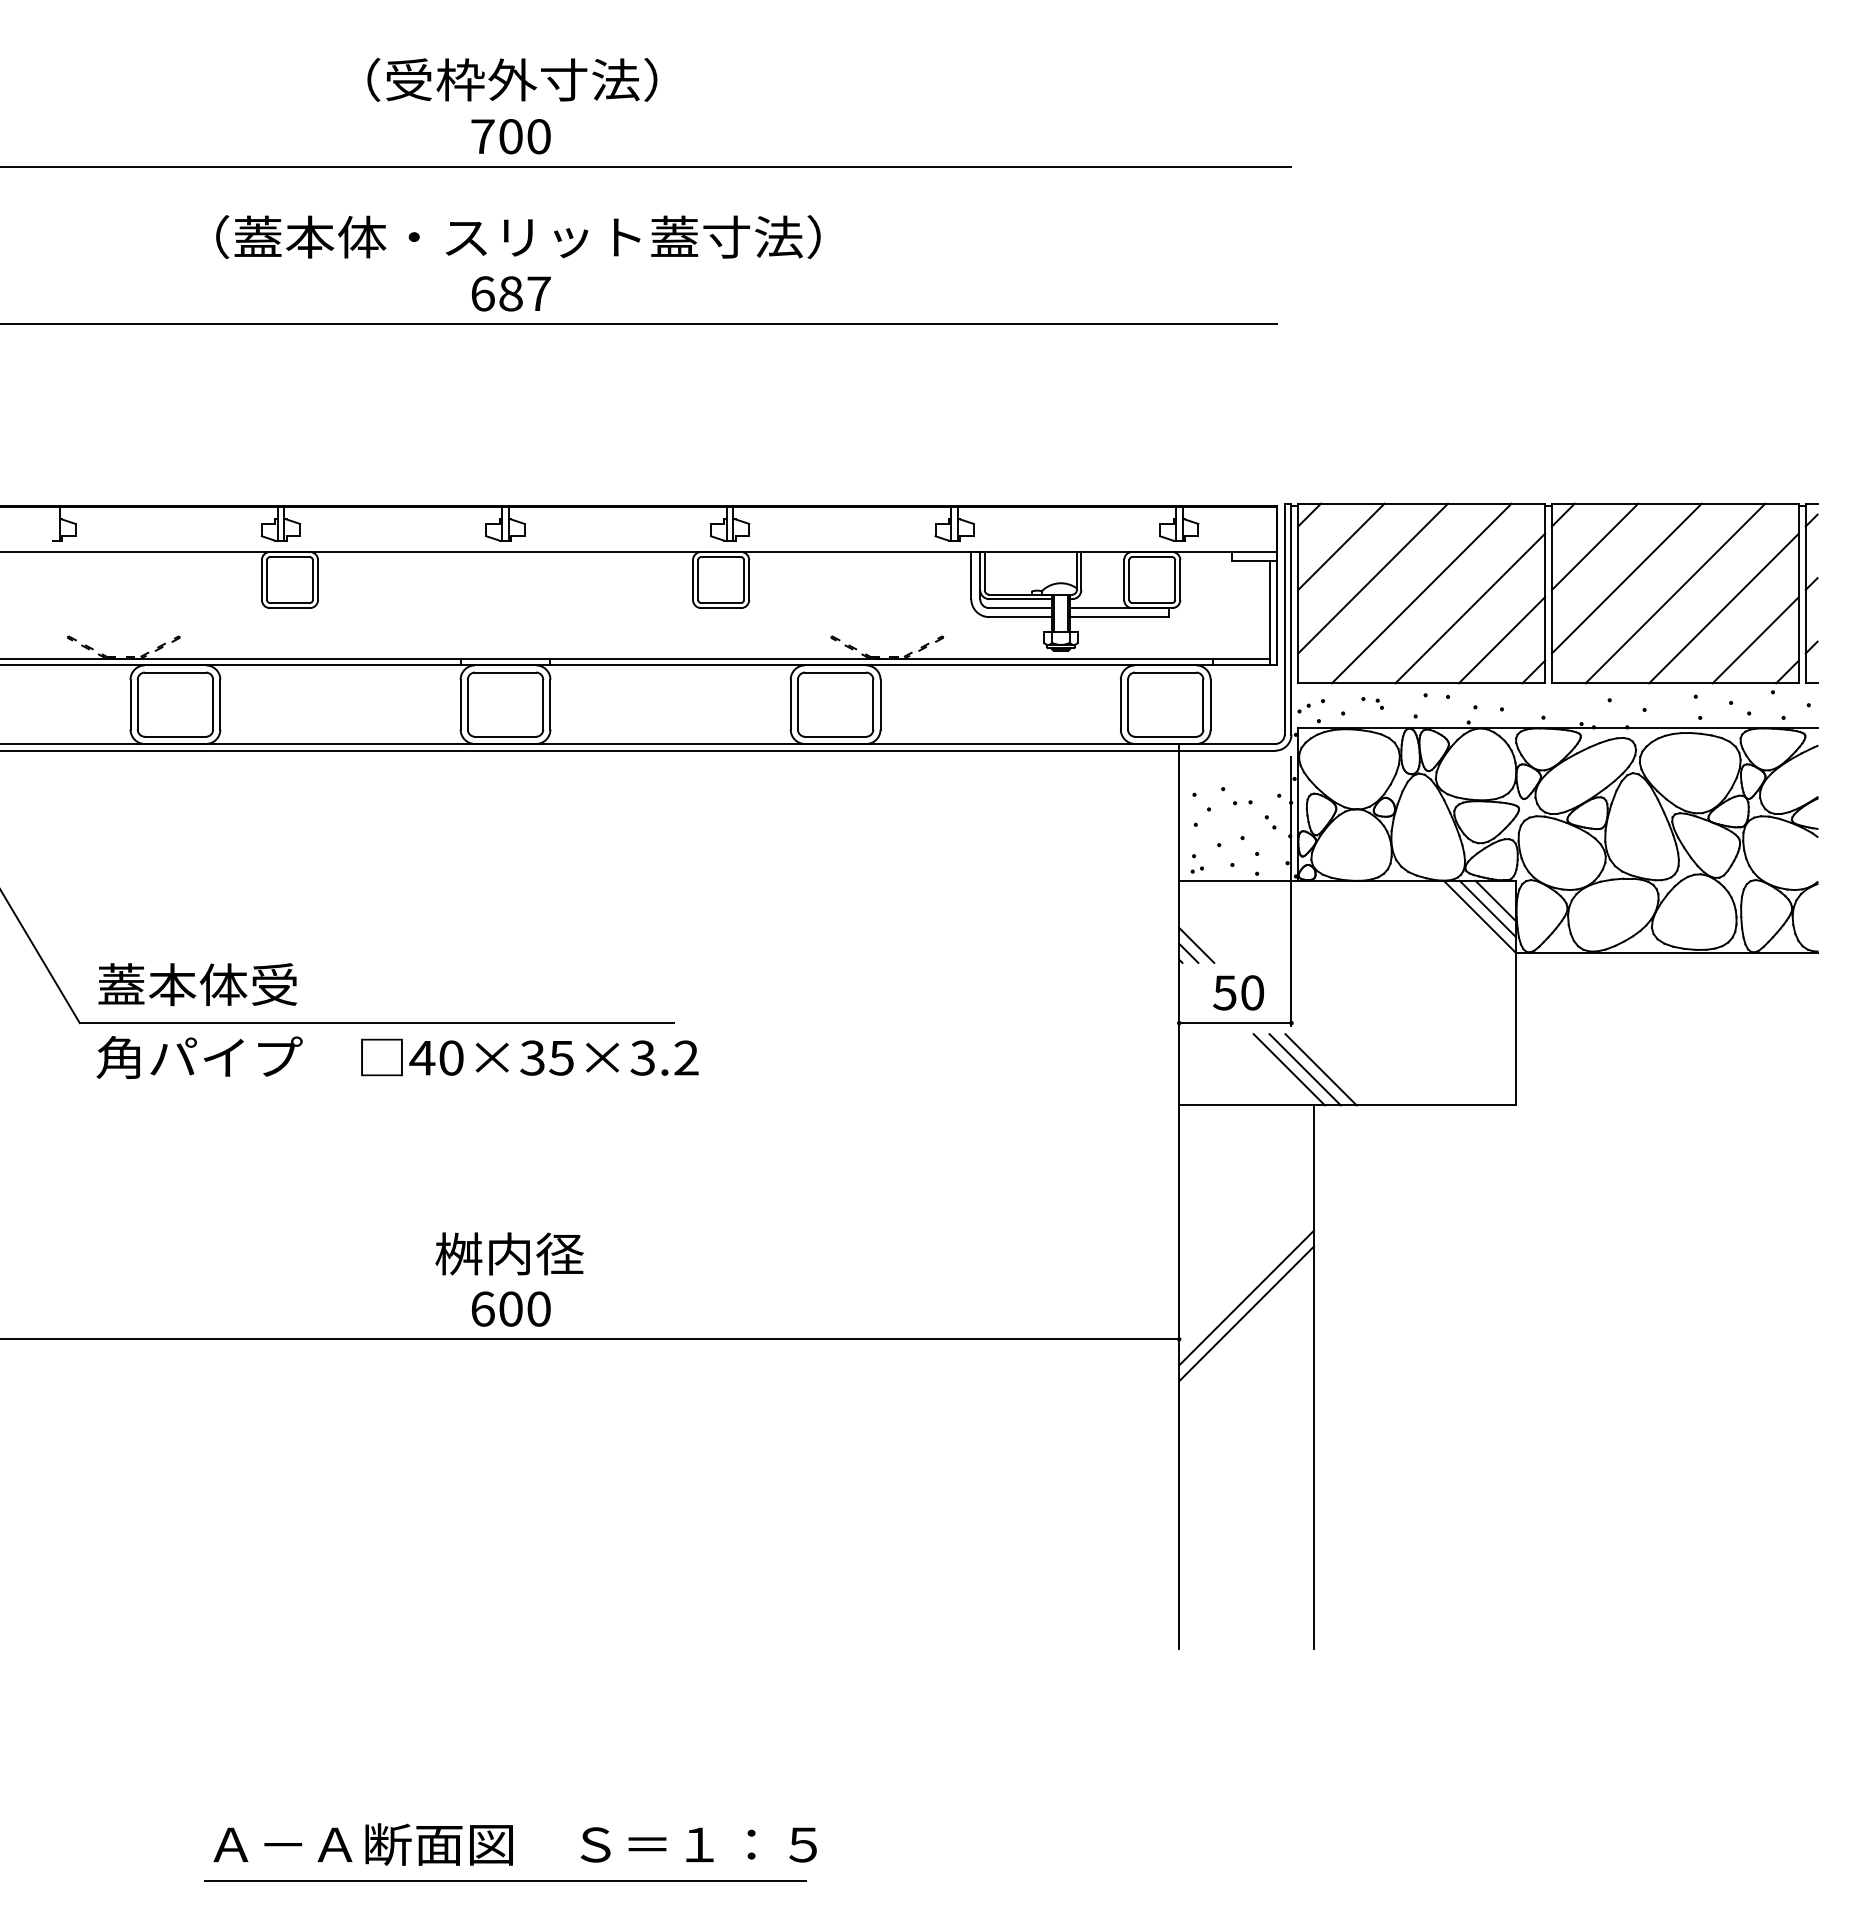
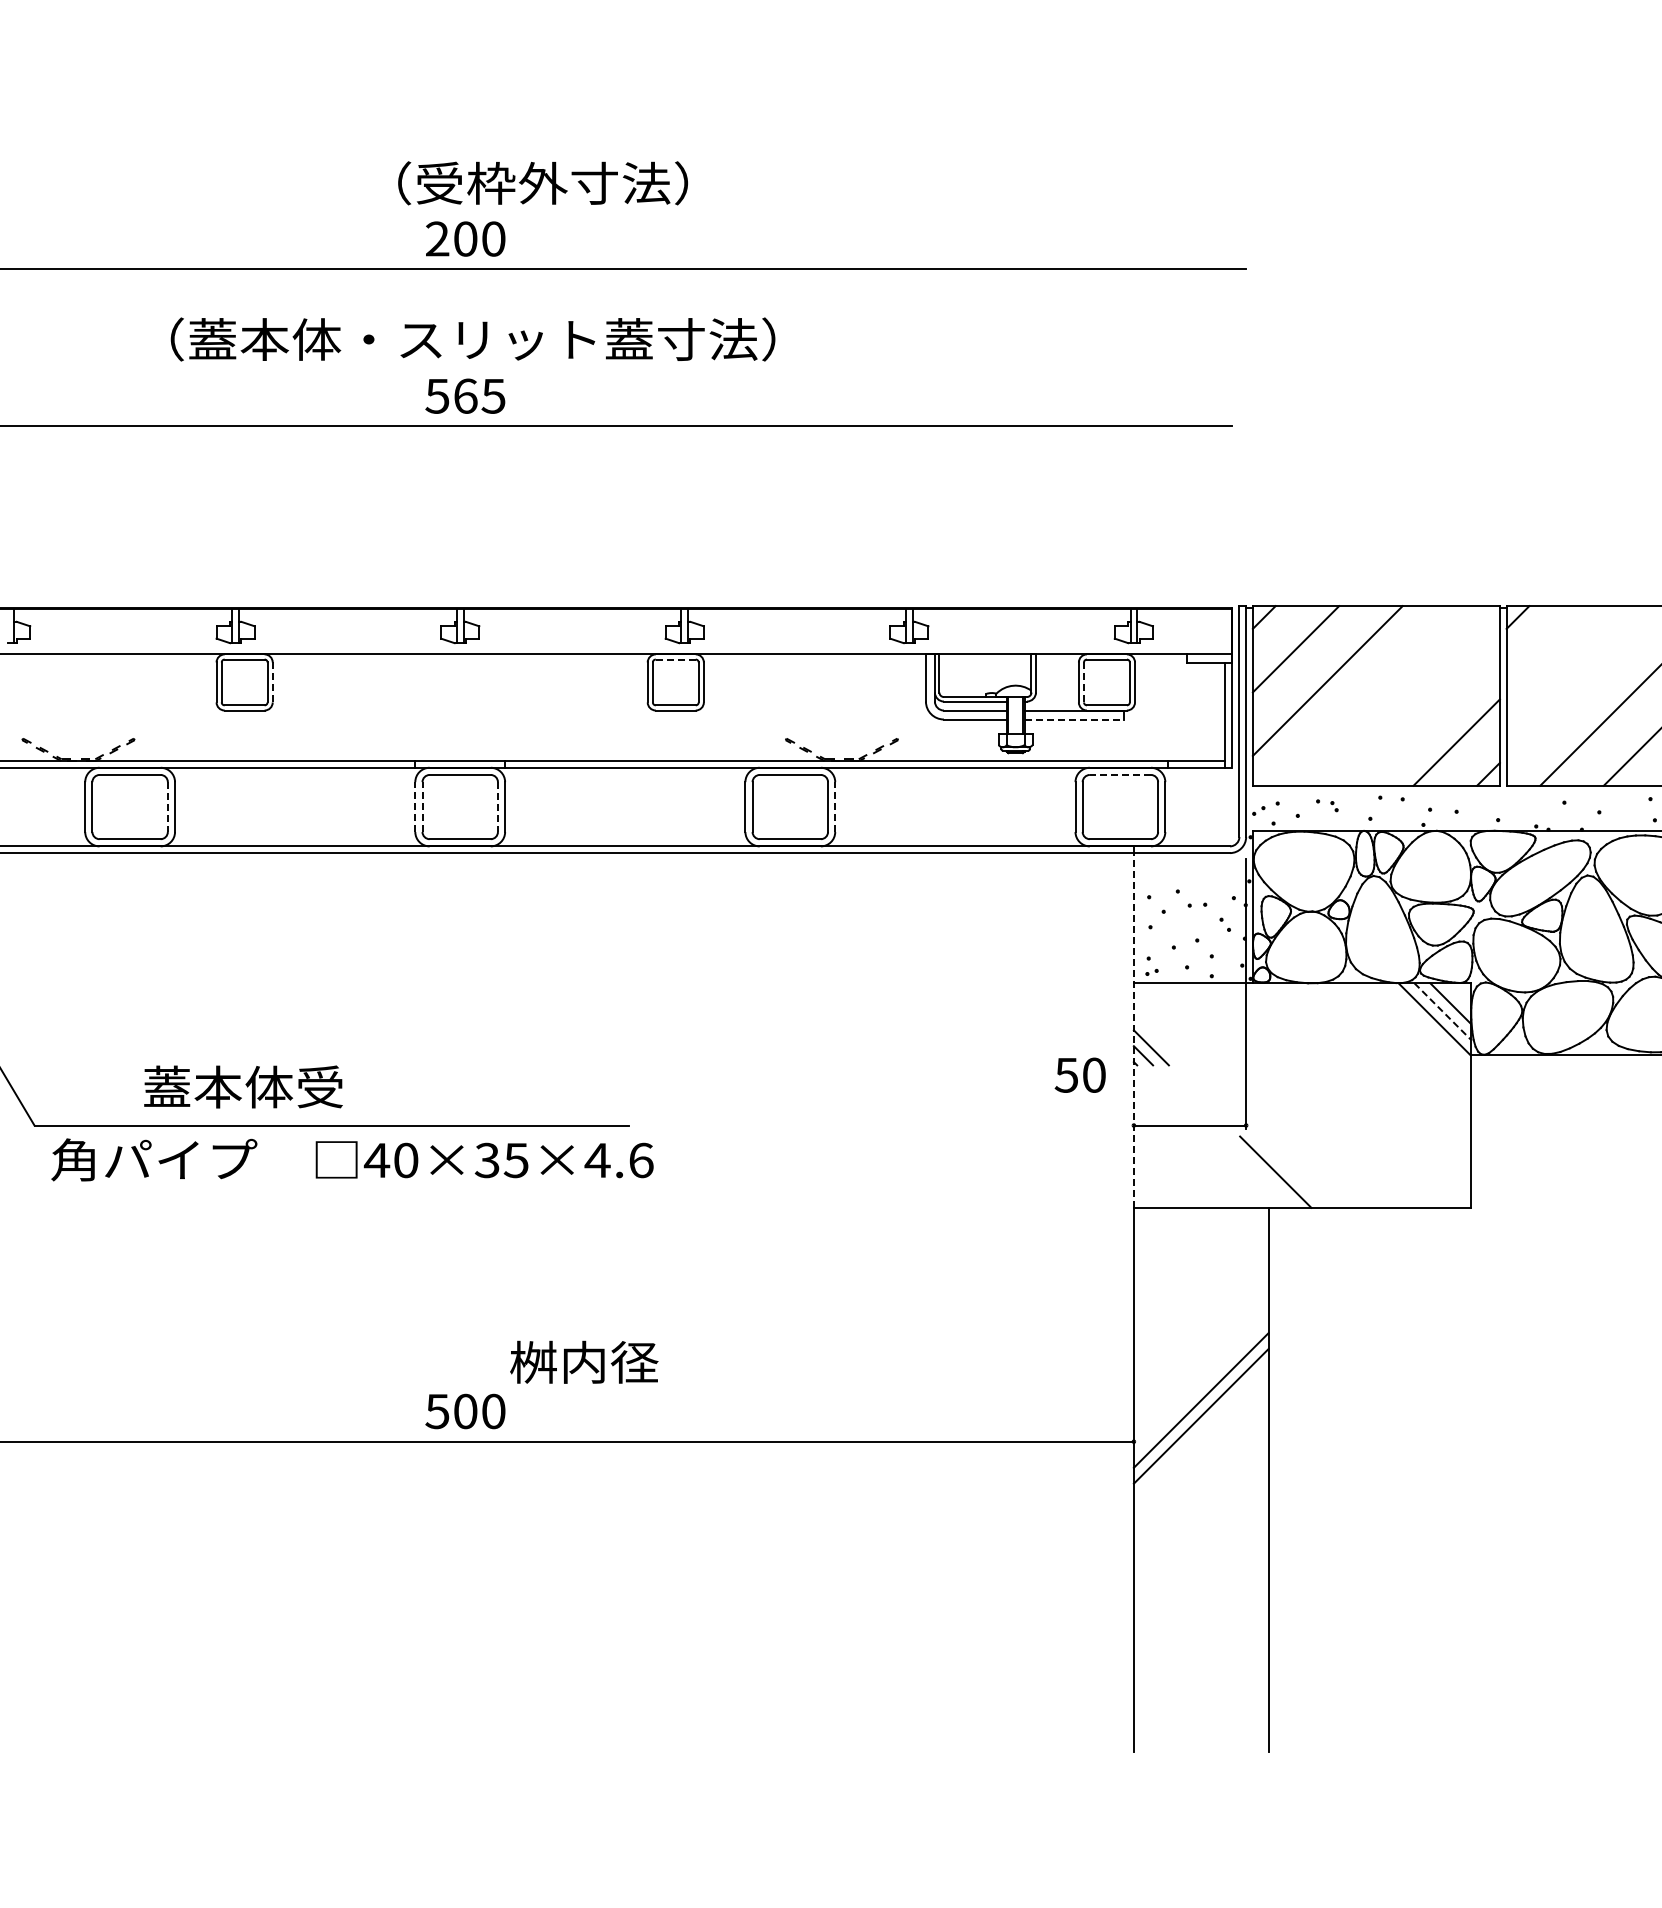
text: (512, 79) -> (543, 182), moved
text: (482, 136) -> (437, 238), 700 -> 200
text: (510, 293) -> (465, 395), 687 -> 565
line: (1594, 546) -> (1549, 648), removed
line: (721, 557) -> (676, 659), solid -> dashed
line: (1626, 578) -> (1581, 680), removed
line: (318, 580) -> (273, 682), solid -> dashed
line: (1129, 580) -> (1084, 682), solid -> dashed
line: (1421, 593) -> (1376, 695), removed
line: (1470, 608) -> (1425, 710), removed
line: (1119, 617) -> (1074, 719), solid -> dashed
line: (1165, 672) -> (1120, 774), solid -> dashed
line: (213, 704) -> (168, 806), solid -> dashed
line: (460, 704) -> (415, 806), solid -> dashed
line: (467, 704) -> (422, 806), solid -> dashed
line: (543, 704) -> (498, 806), solid -> dashed
line: (880, 704) -> (835, 806), solid -> dashed
line: (1487, 909) -> (1442, 1011), solid -> dashed
line: (1179, 927) -> (1134, 1029), solid -> dashed
text: (197, 984) -> (243, 1086), moved
text: (1238, 992) -> (1080, 1074), moved
text: (663, 1057) -> (618, 1159), 40×35×3.2 -> 40×35×4.6
line: (1288, 1069) -> (1243, 1171), removed
line: (1304, 1069) -> (1259, 1171), removed
text: (509, 1253) -> (584, 1361), moved
text: (482, 1308) -> (437, 1410), 600 -> 500

